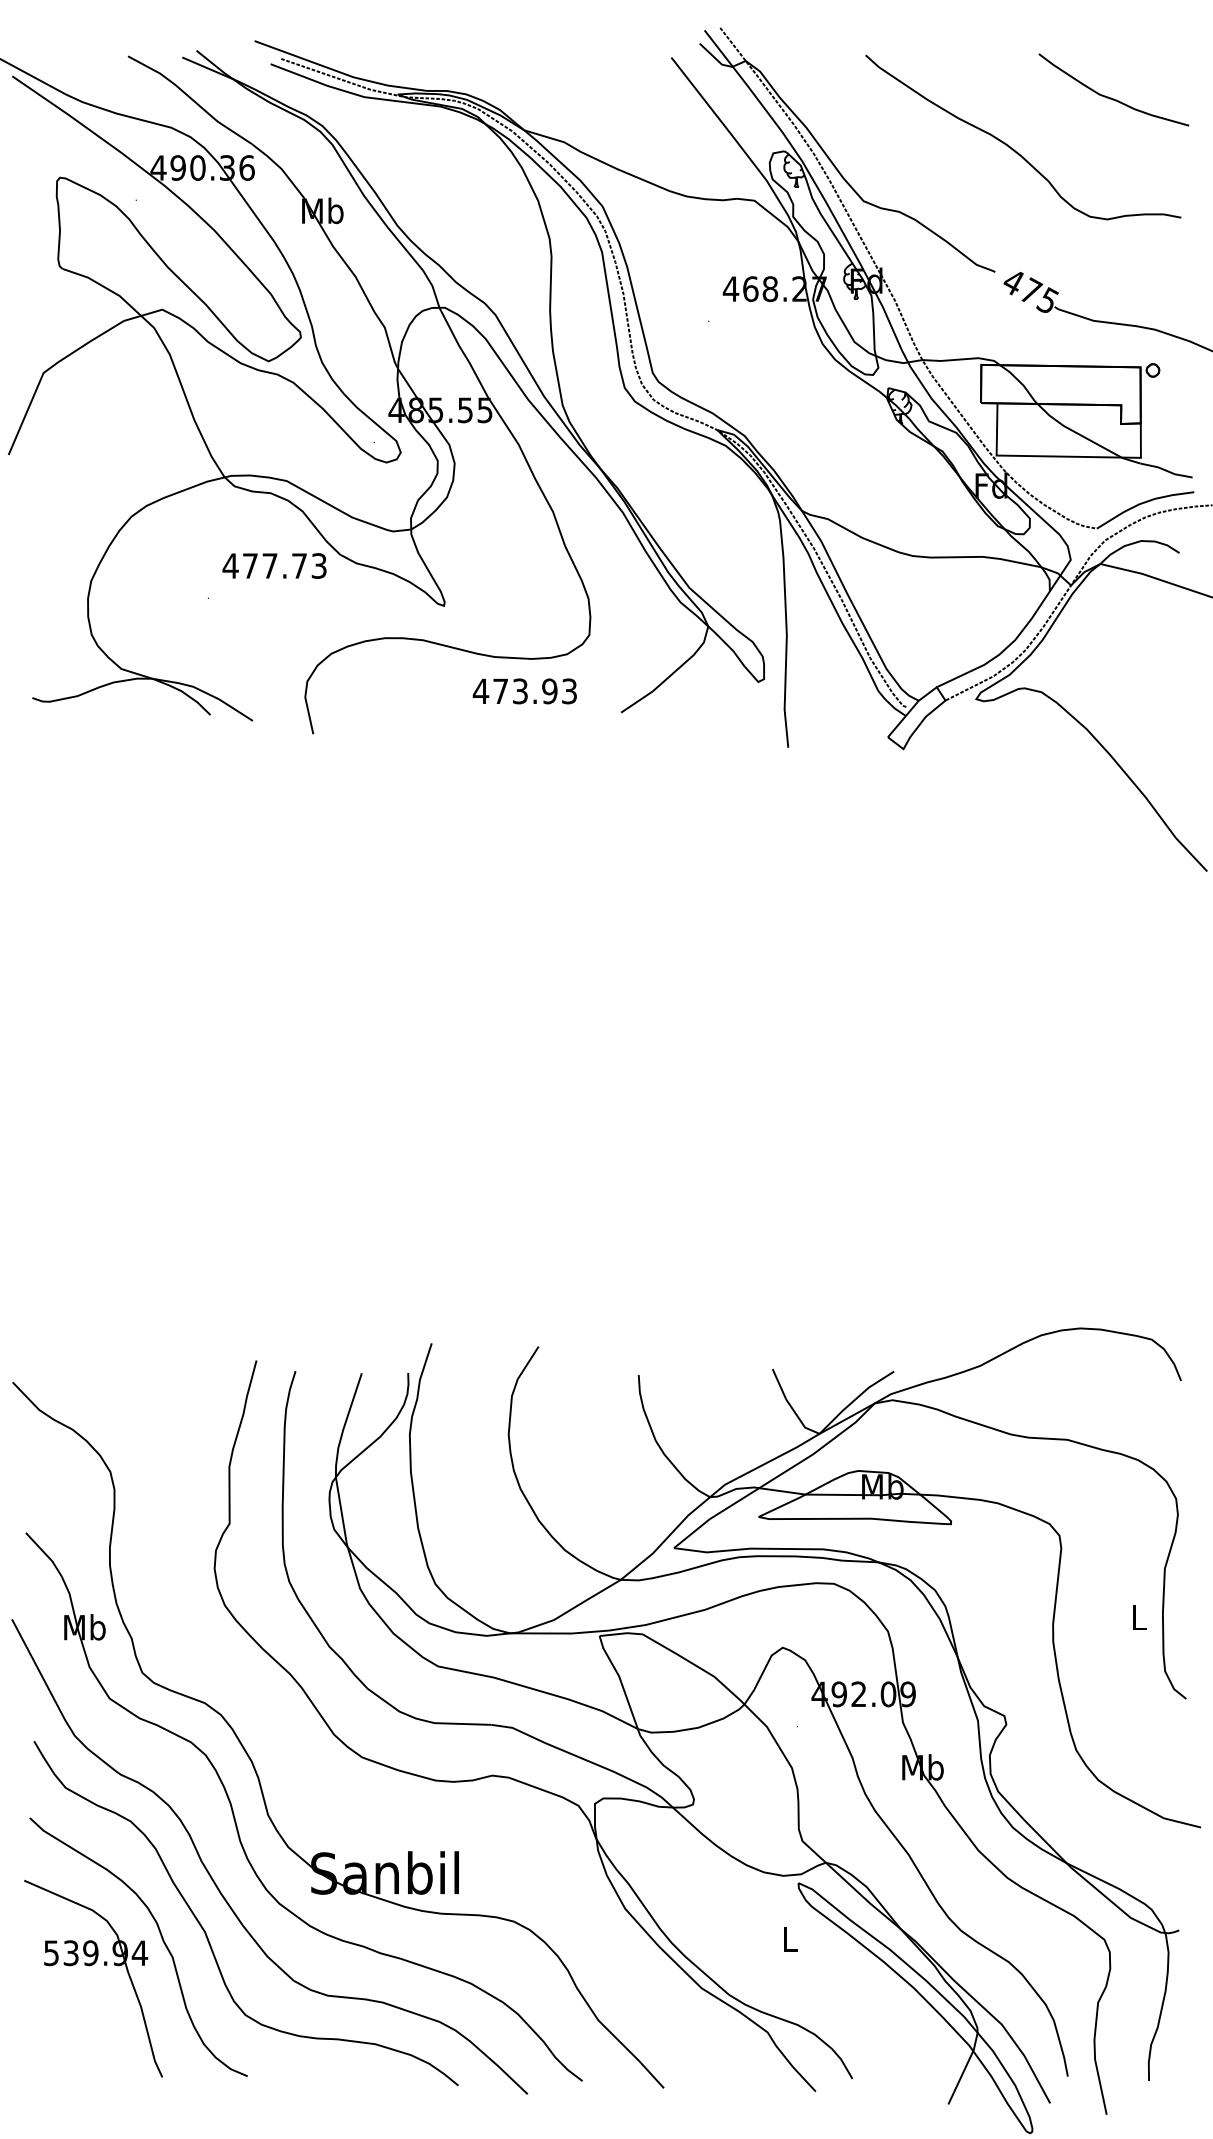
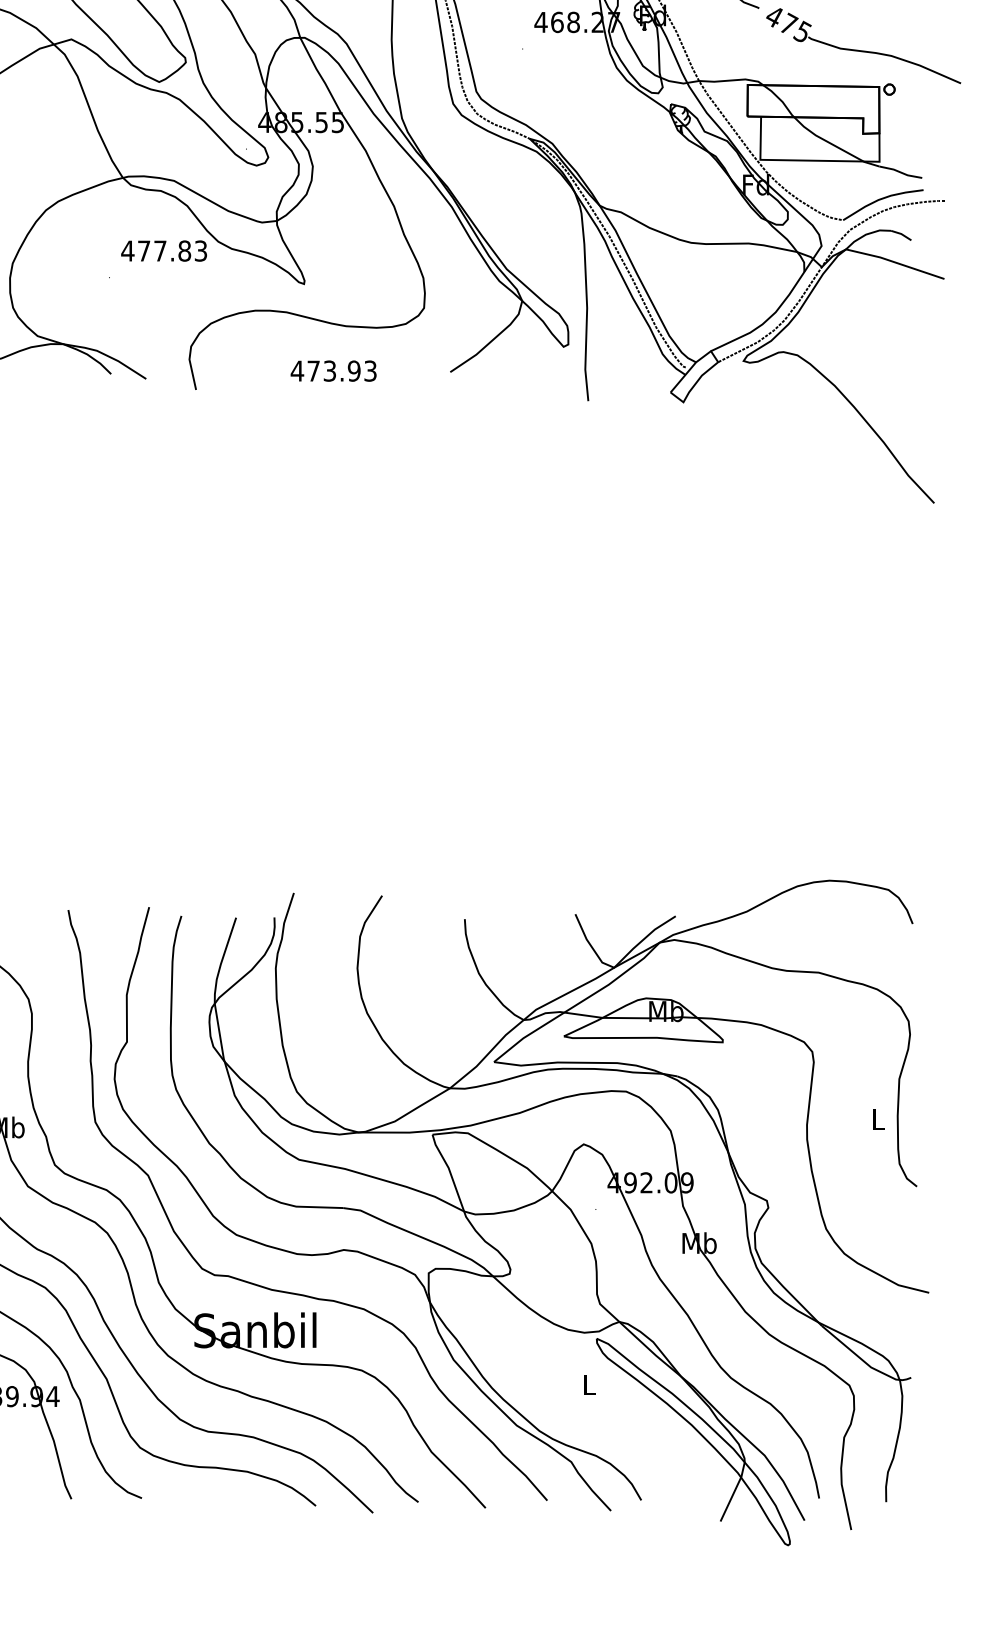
text: (299, 565) -> (184, 250), 477.73 -> 477.83
text: (524, 691) -> (333, 371), moved
curve: (432, 1827) -> (294, 1292), added

